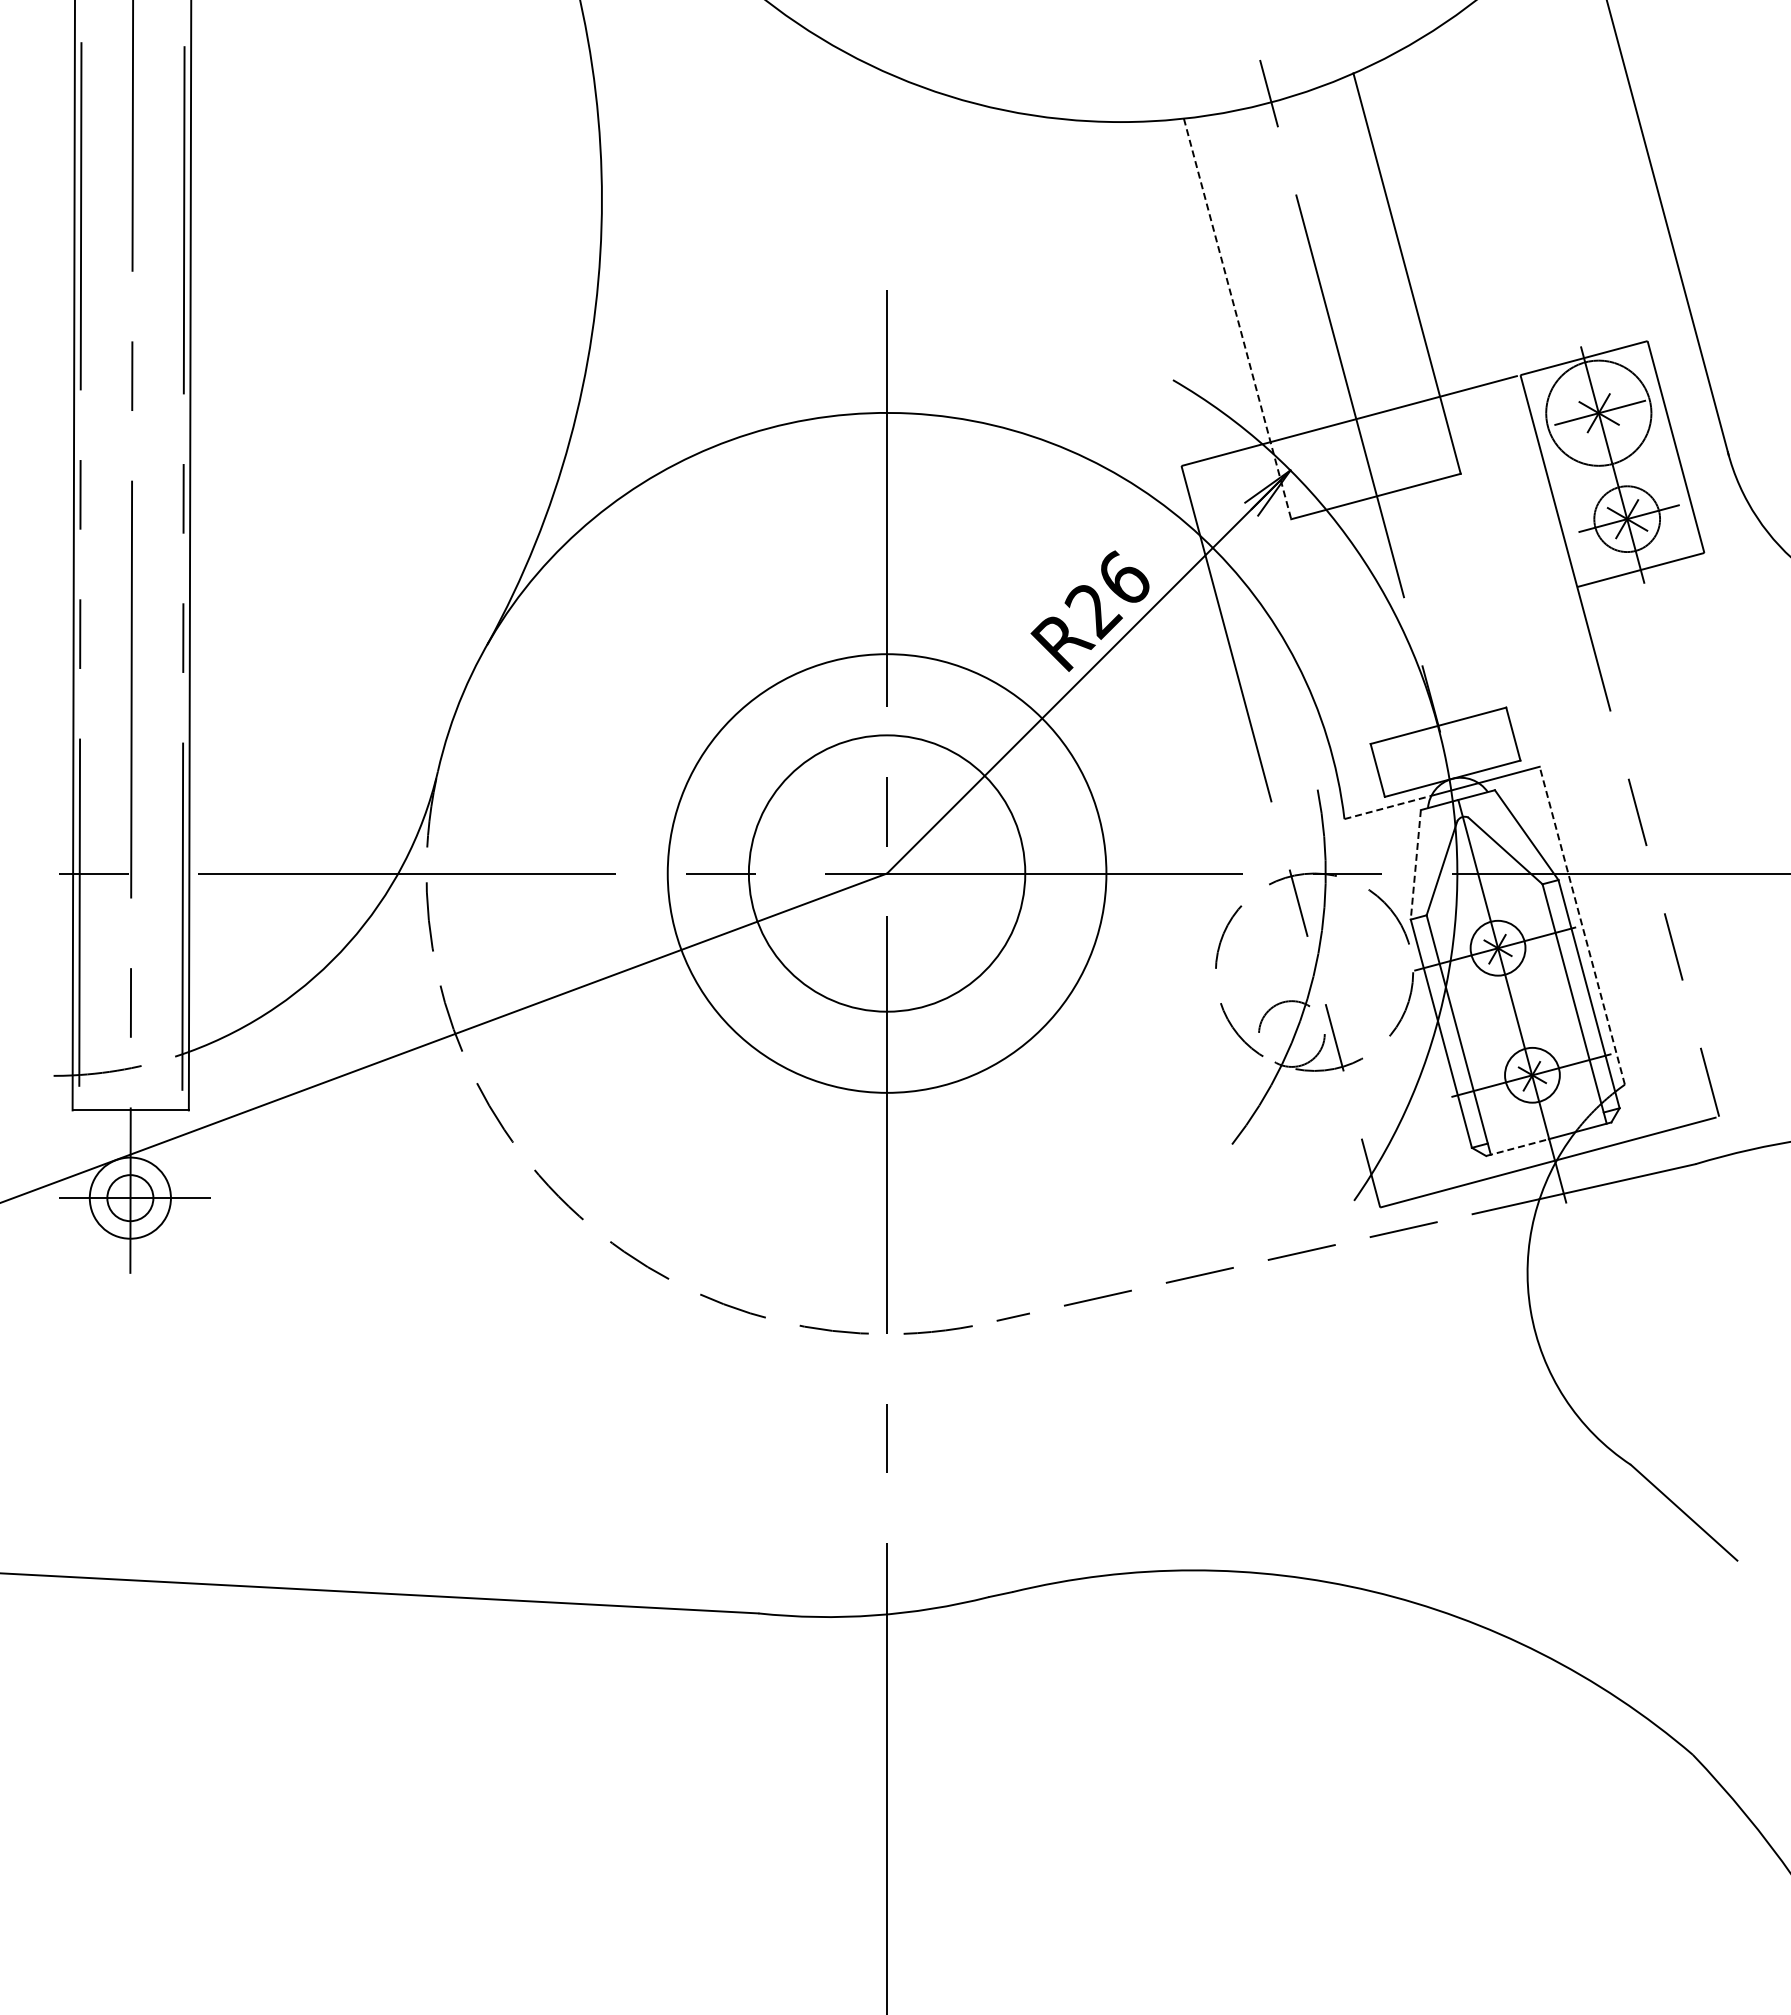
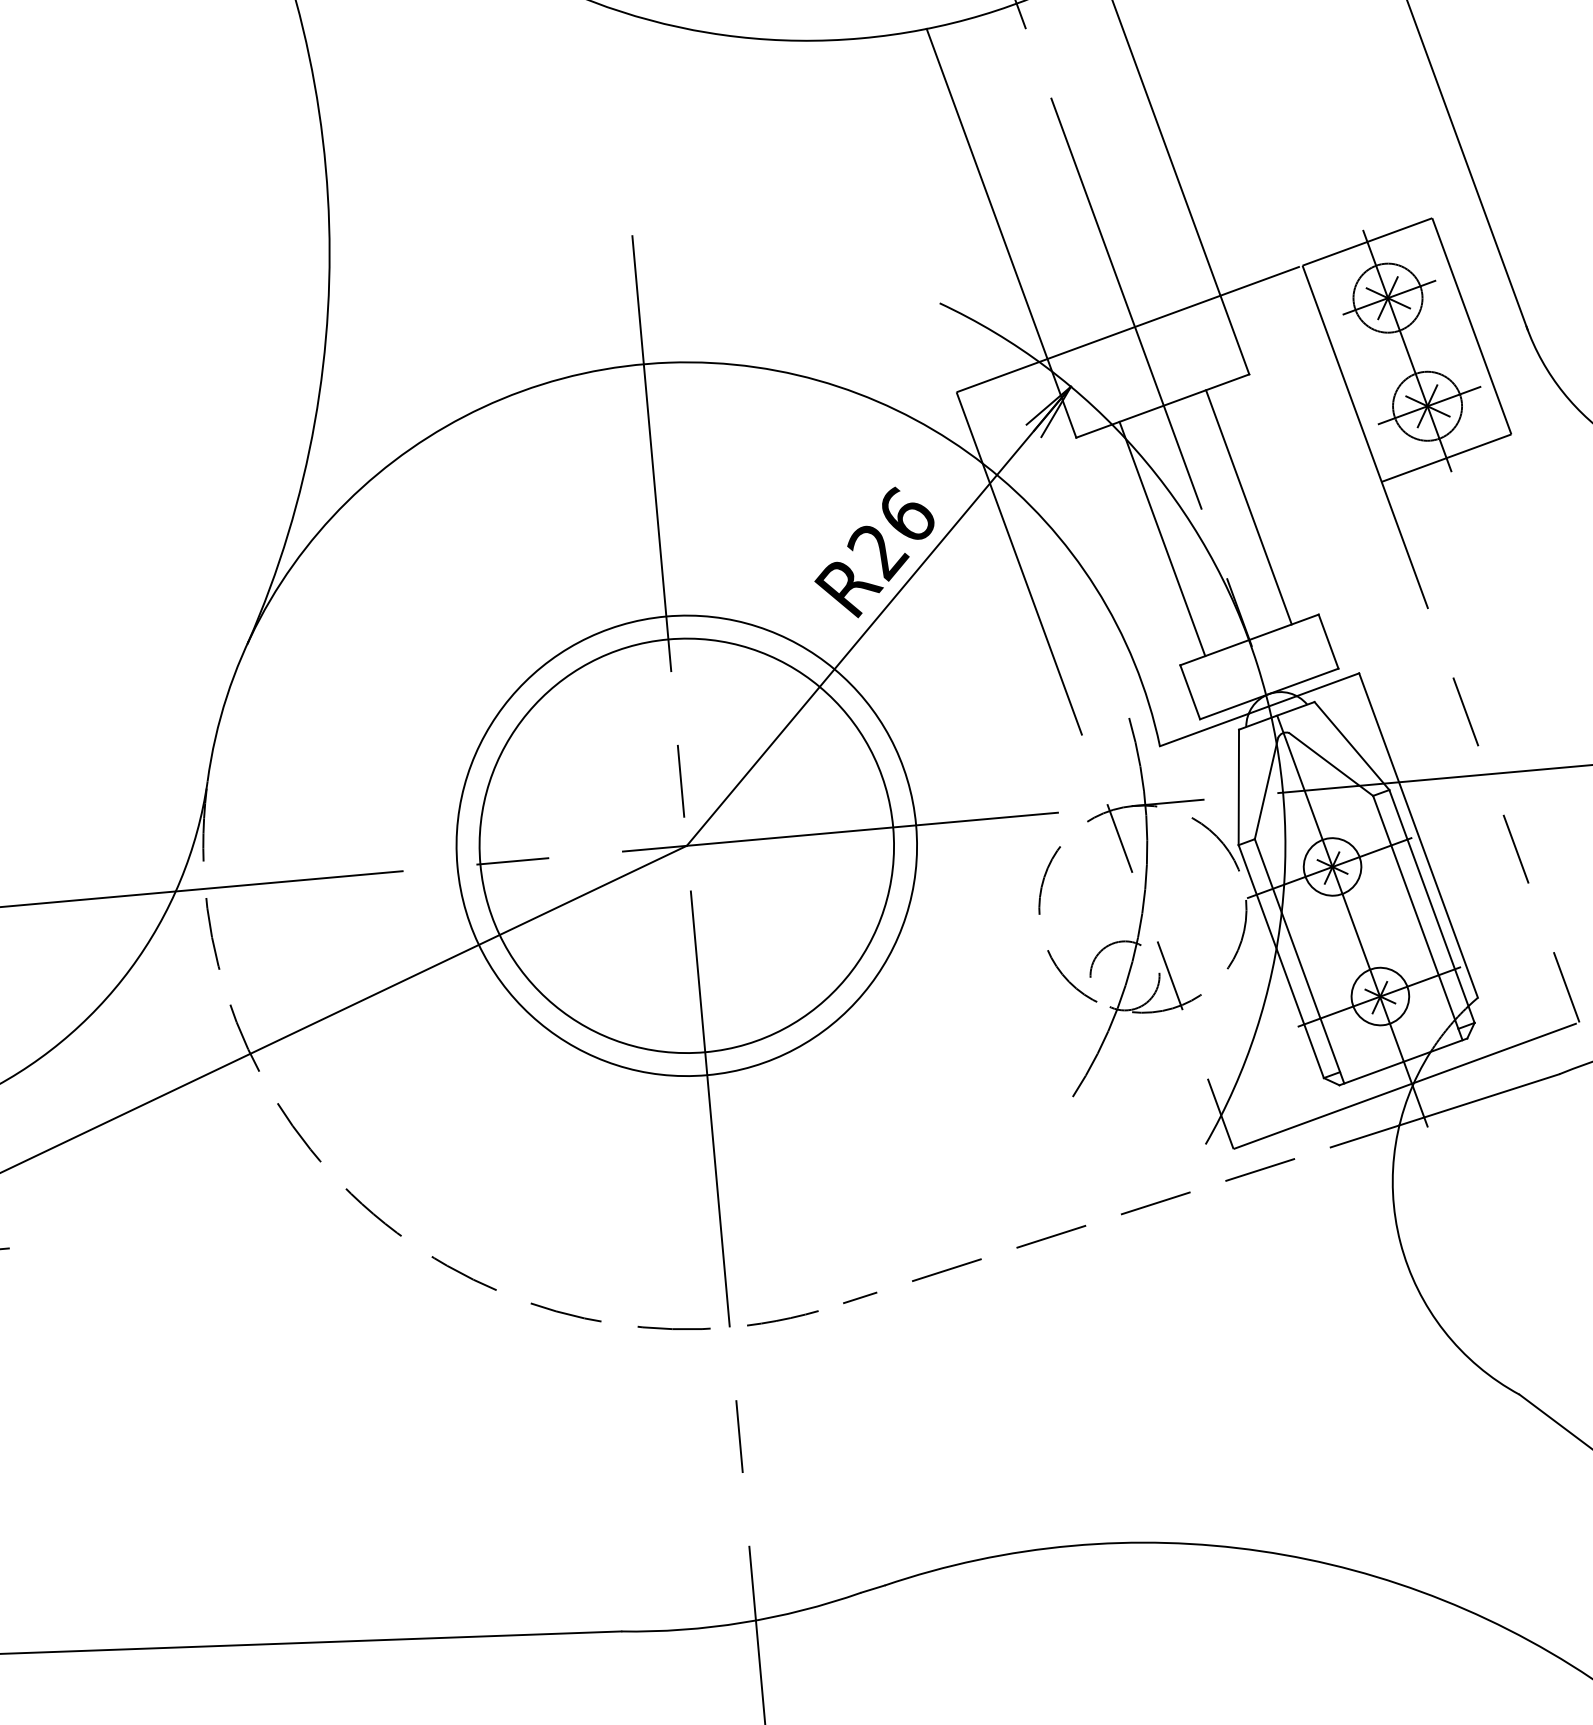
line: (1237, 319) -> (1001, 233), dashed -> solid
circle: (1598, 413) -> (1387, 298), size x0.62
line: (1448, 599) -> (1248, 506), added
line: (1364, 622) -> (1162, 538), added
line: (1388, 807) -> (1204, 730), dashed -> solid
line: (1415, 865) -> (1238, 788), dashed -> solid
circle: (886, 873) -> (686, 845), size x1.43
line: (1582, 925) -> (1418, 835), dashed -> solid
line: (1517, 1147) -> (1371, 1073), dashed -> solid

